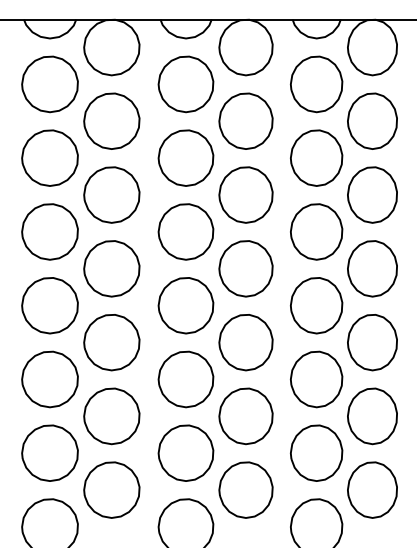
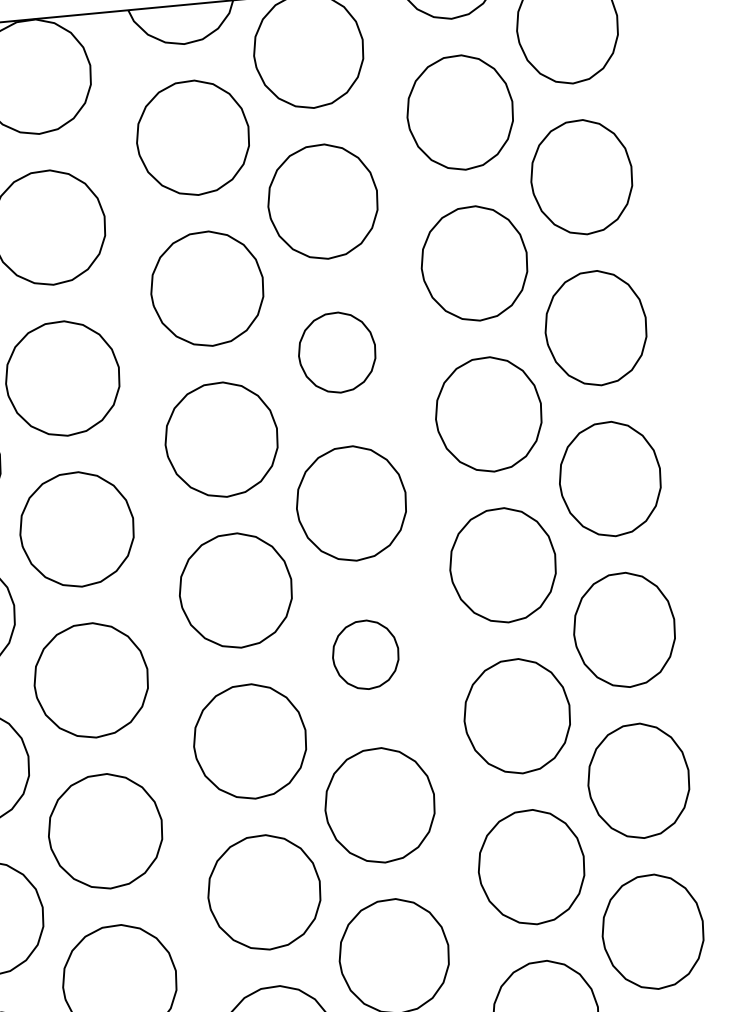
part: (245, 194) -> (336, 351), size x0.7
part: (245, 342) -> (364, 654), size x0.6

